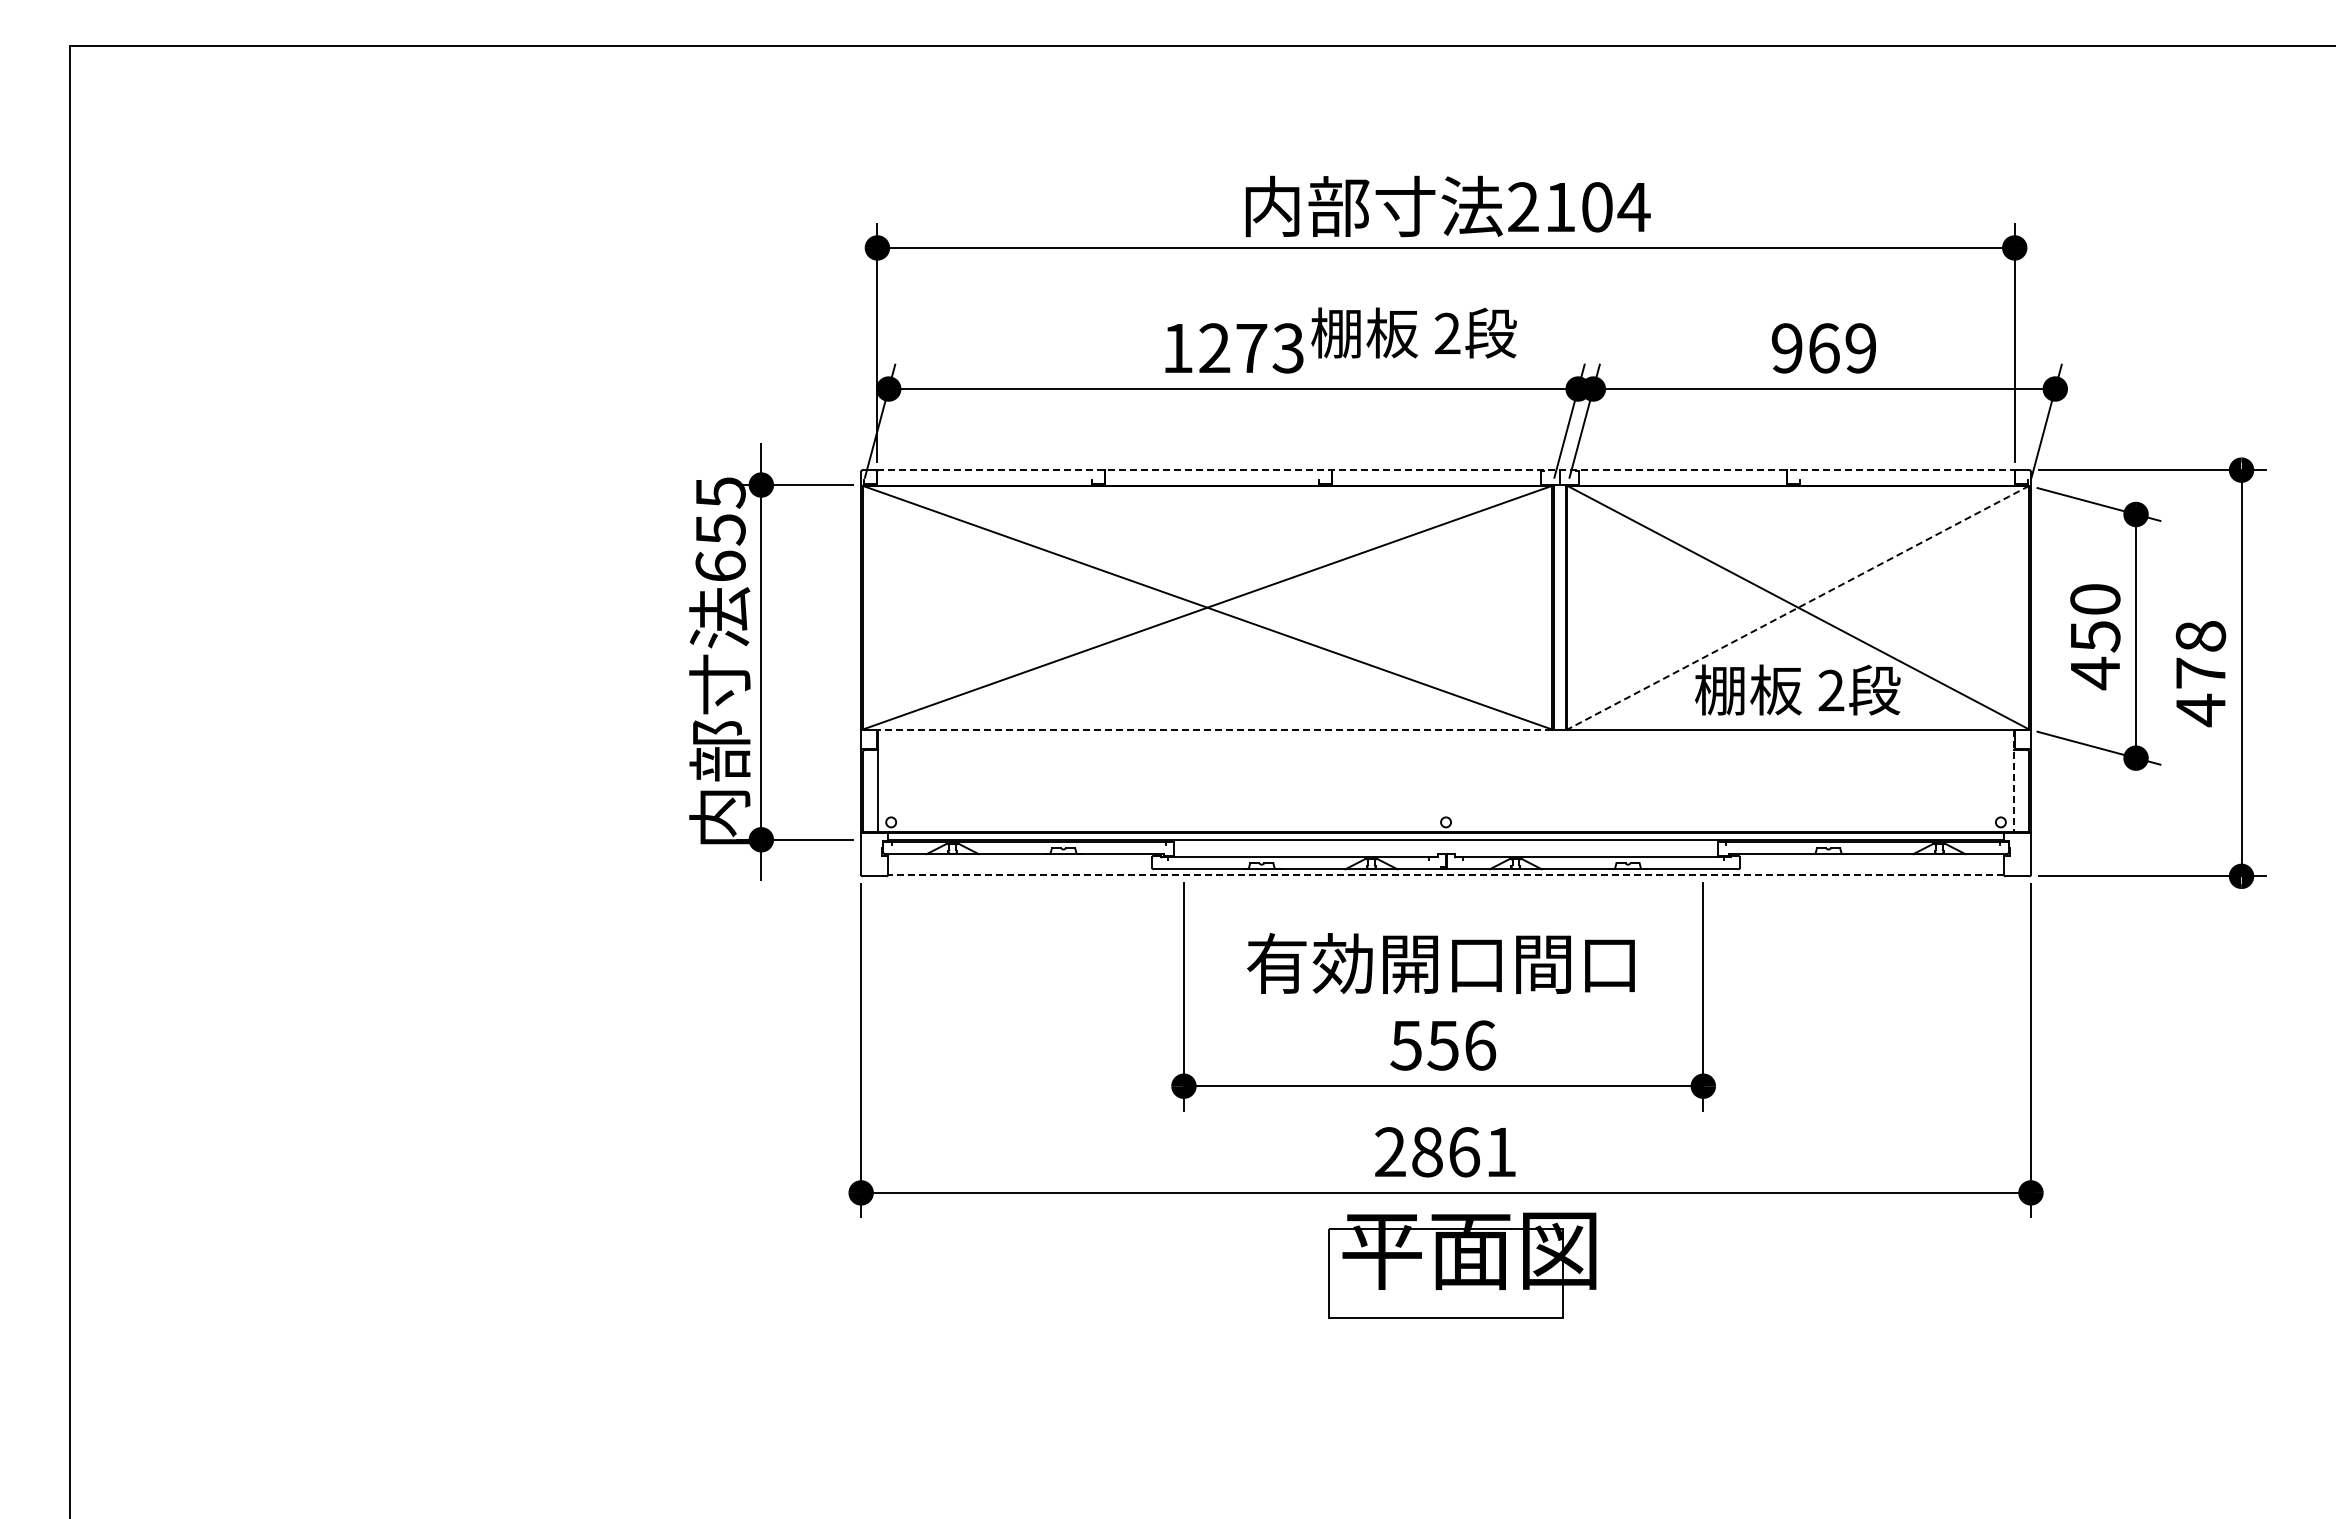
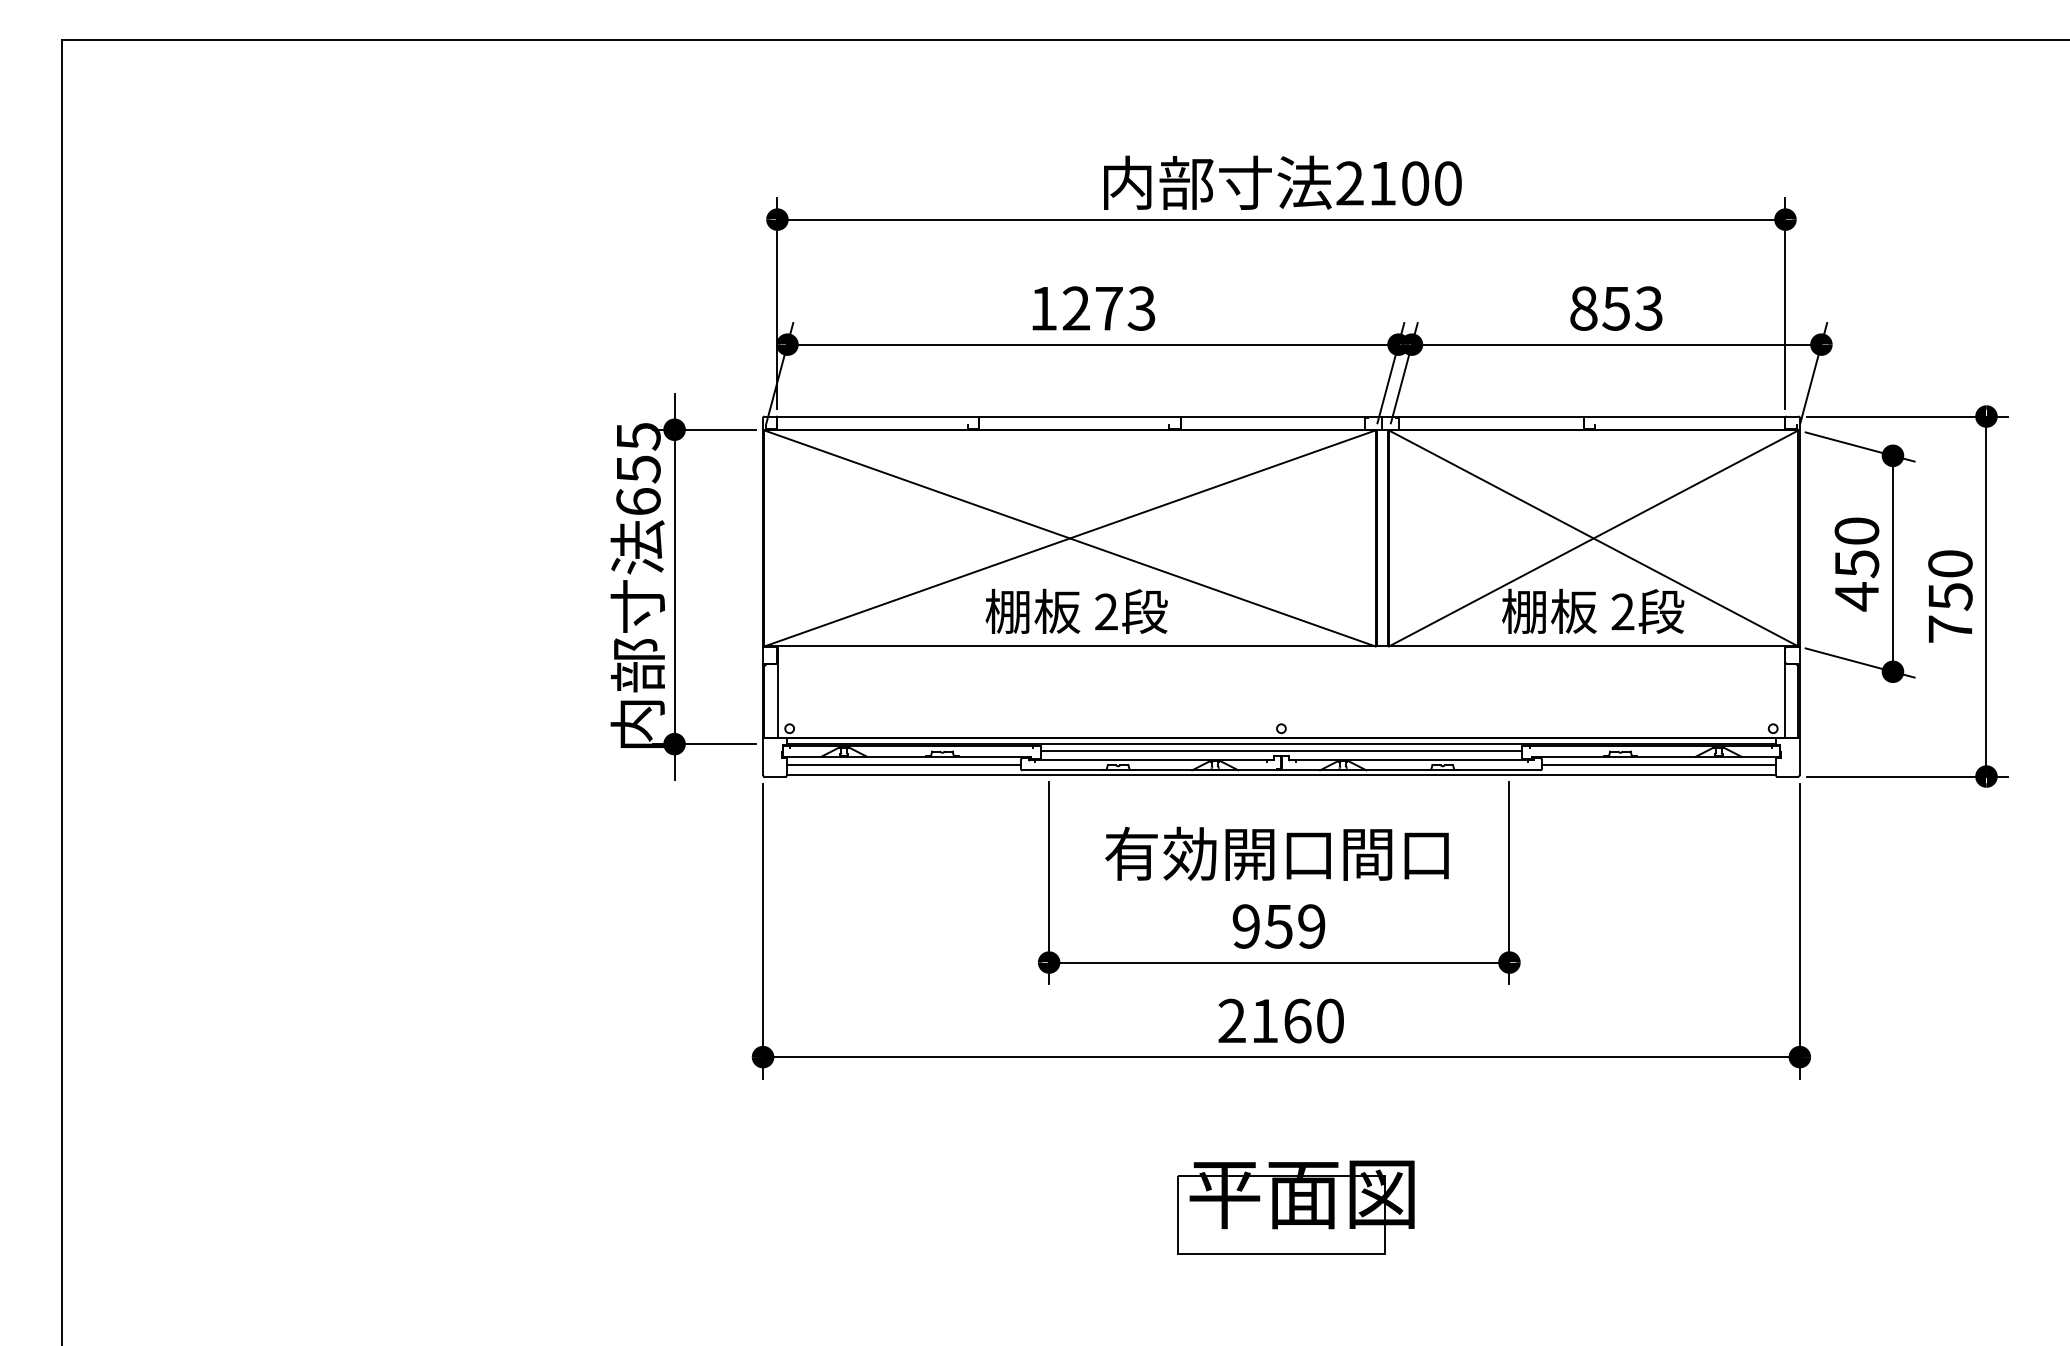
text: (1633, 207) -> (1447, 183), 2104 -> 2100
text: (1413, 332) -> (1076, 610), moved
text: (1823, 348) -> (1615, 308), 969 -> 853
line: (1446, 470) -> (1281, 416), dashed -> solid
line: (1797, 607) -> (1592, 538), dashed -> solid
text: (2200, 674) -> (1950, 597), 478 -> 750
line: (1207, 729) -> (1070, 646), dashed -> solid
line: (2013, 781) -> (1784, 692), dashed -> solid
line: (1445, 847) -> (1280, 750), added
line: (1020, 863) -> (904, 765), added
line: (1871, 863) -> (1658, 765), added
line: (1446, 874) -> (1281, 774), dashed -> solid
text: (1443, 1045) -> (1279, 926), 556 -> 959
text: (1464, 1152) -> (1297, 1021), 2861 -> 2160
part: (1462, 1265) -> (1296, 1207), moved

